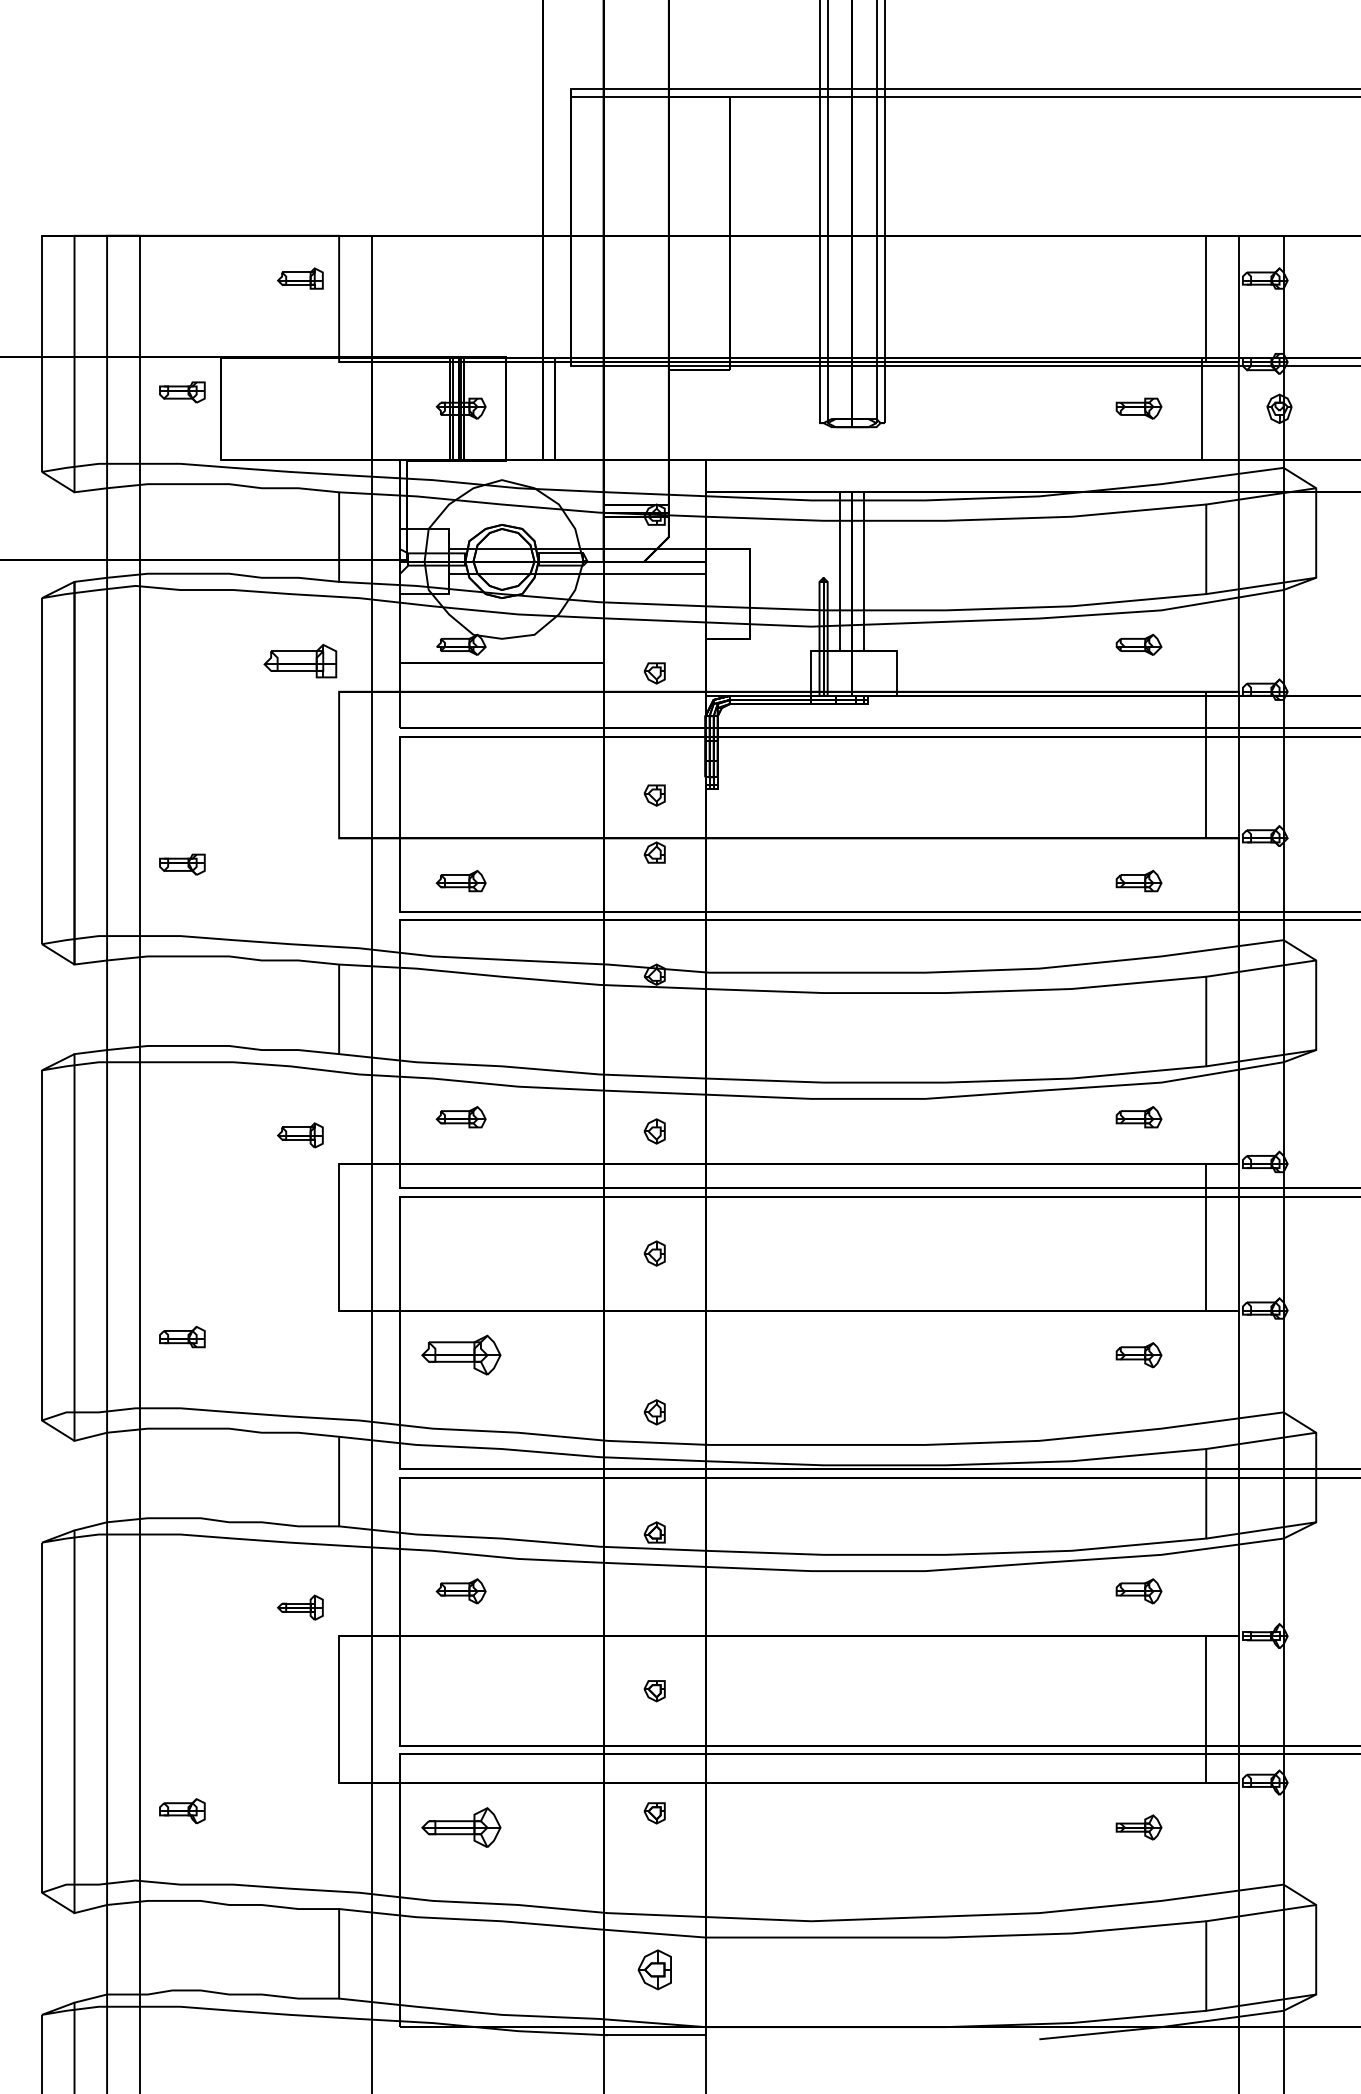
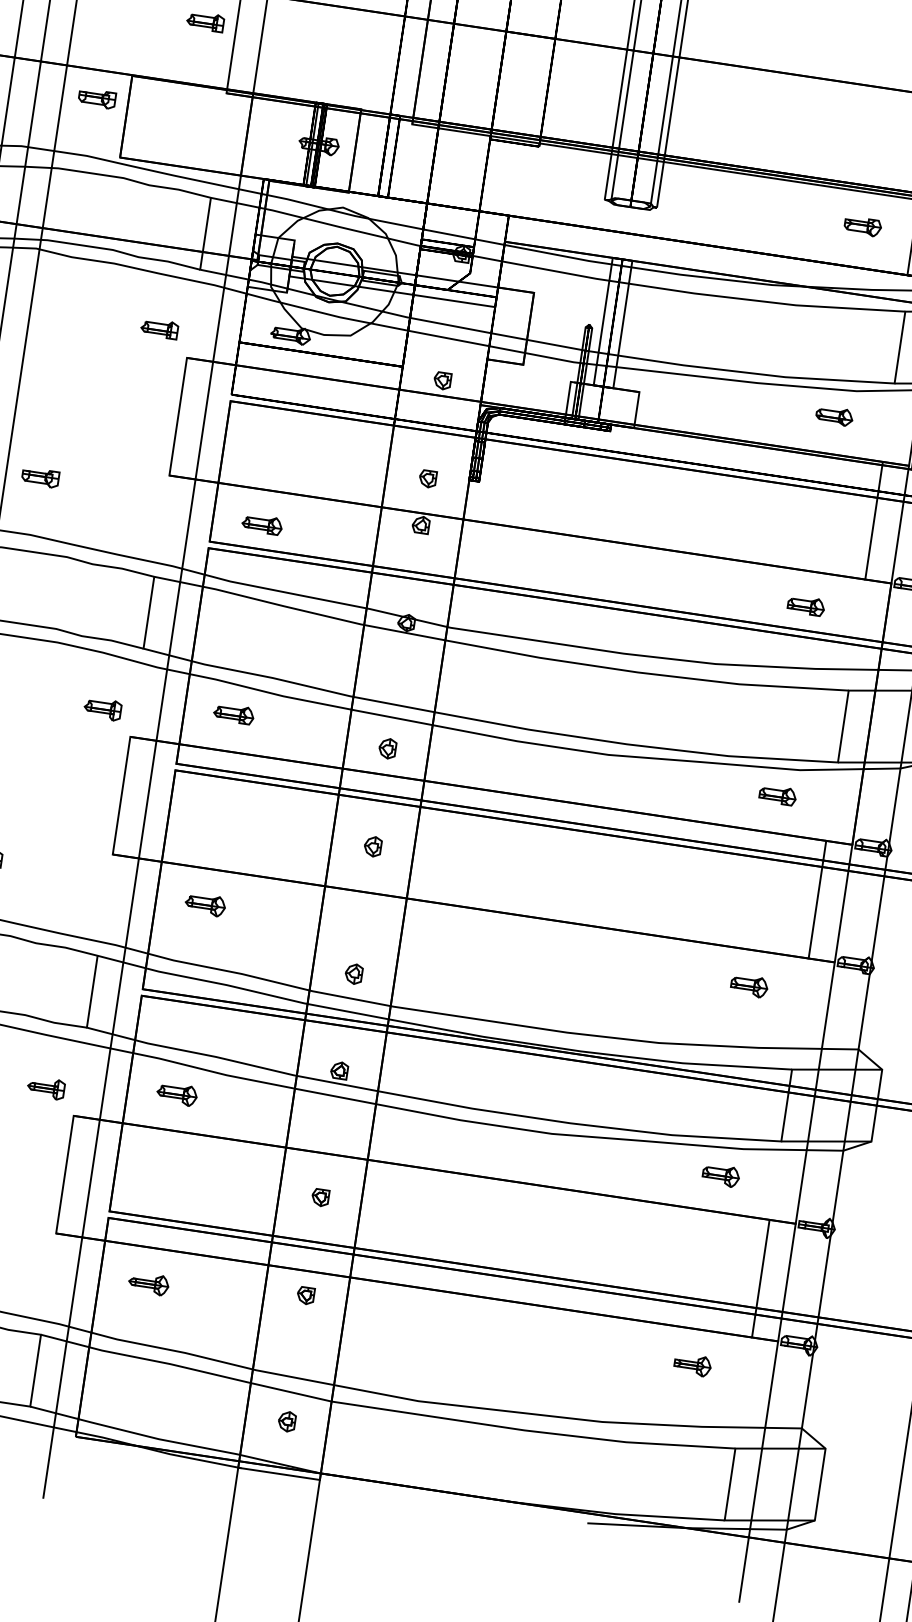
part: (300, 661) -> (159, 328), size x0.62
part: (460, 1355) -> (204, 905), size x0.62
part: (460, 1827) -> (148, 1283), size x0.62
part: (654, 1970) -> (286, 1421), size x0.62

